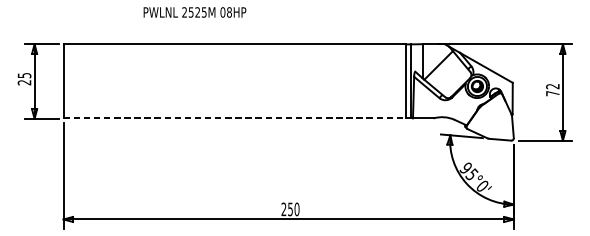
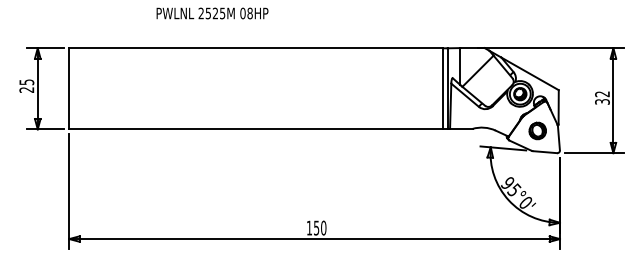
text: (552, 93) -> (602, 101), 72 -> 32
line: (235, 118) -> (256, 128), dashed -> solid
part: (493, 119) -> (537, 130), added
text: (283, 208) -> (308, 227), 250 -> 150

